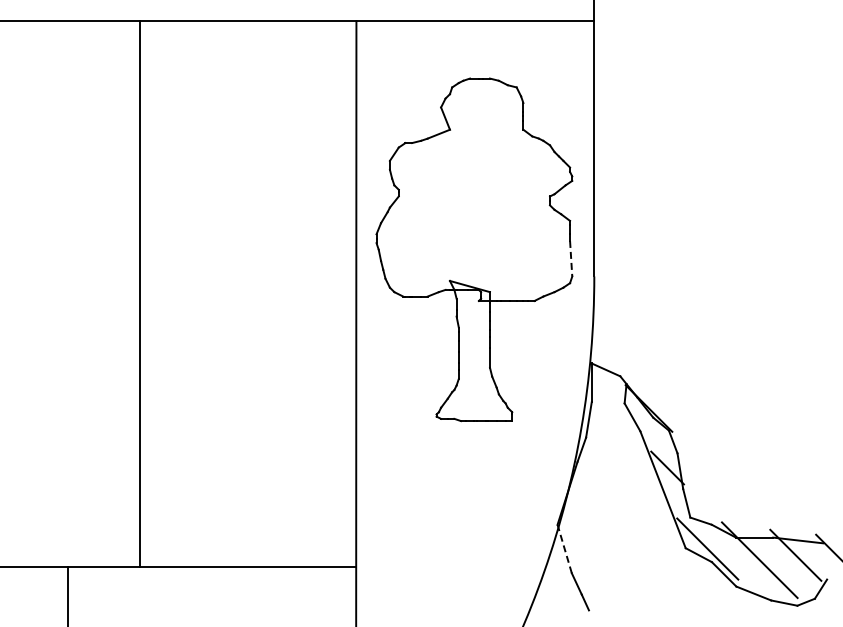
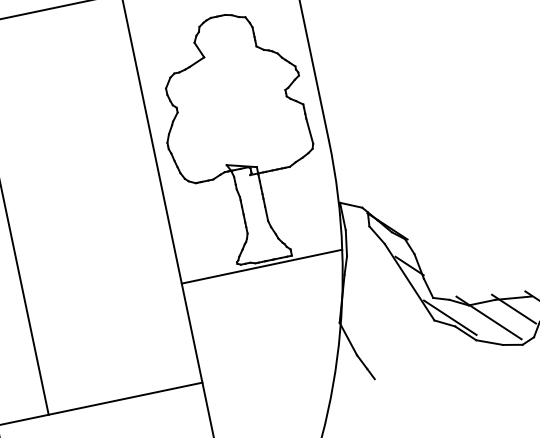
line: (571, 258) -> (309, 131), dashed -> solid
line: (468, 427) -> (261, 266), added
line: (564, 548) -> (348, 338), dashed -> solid

